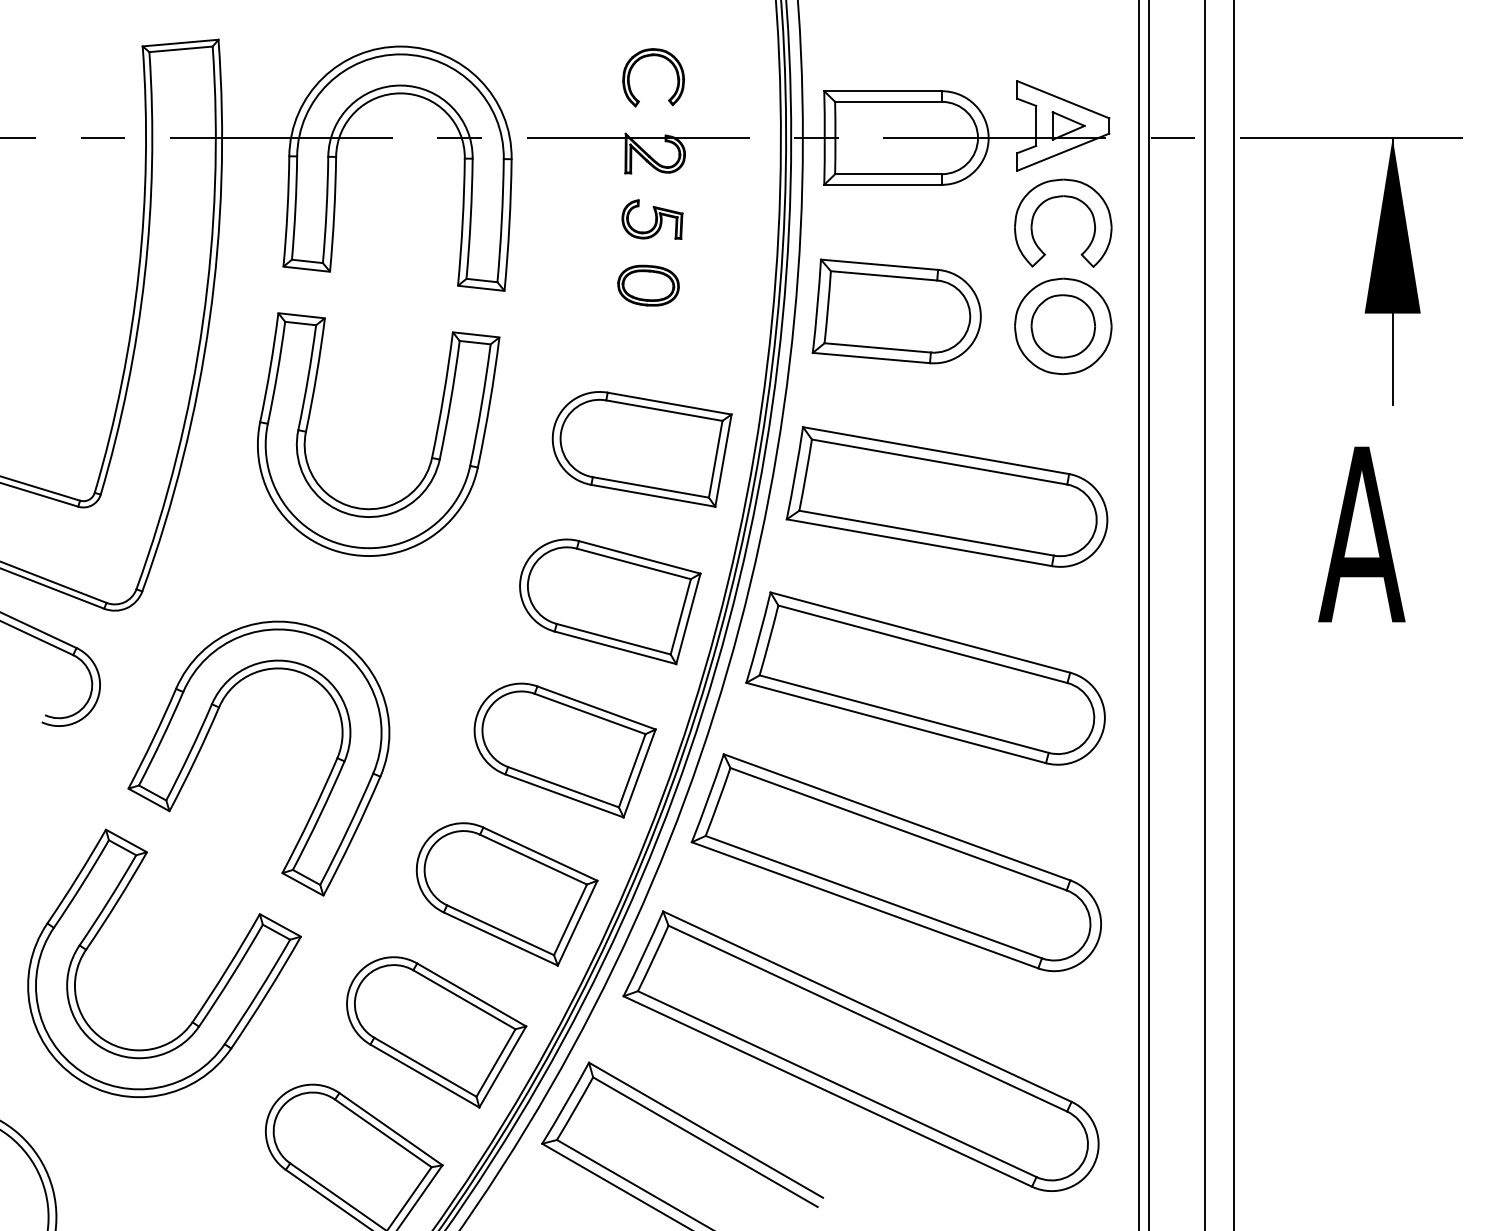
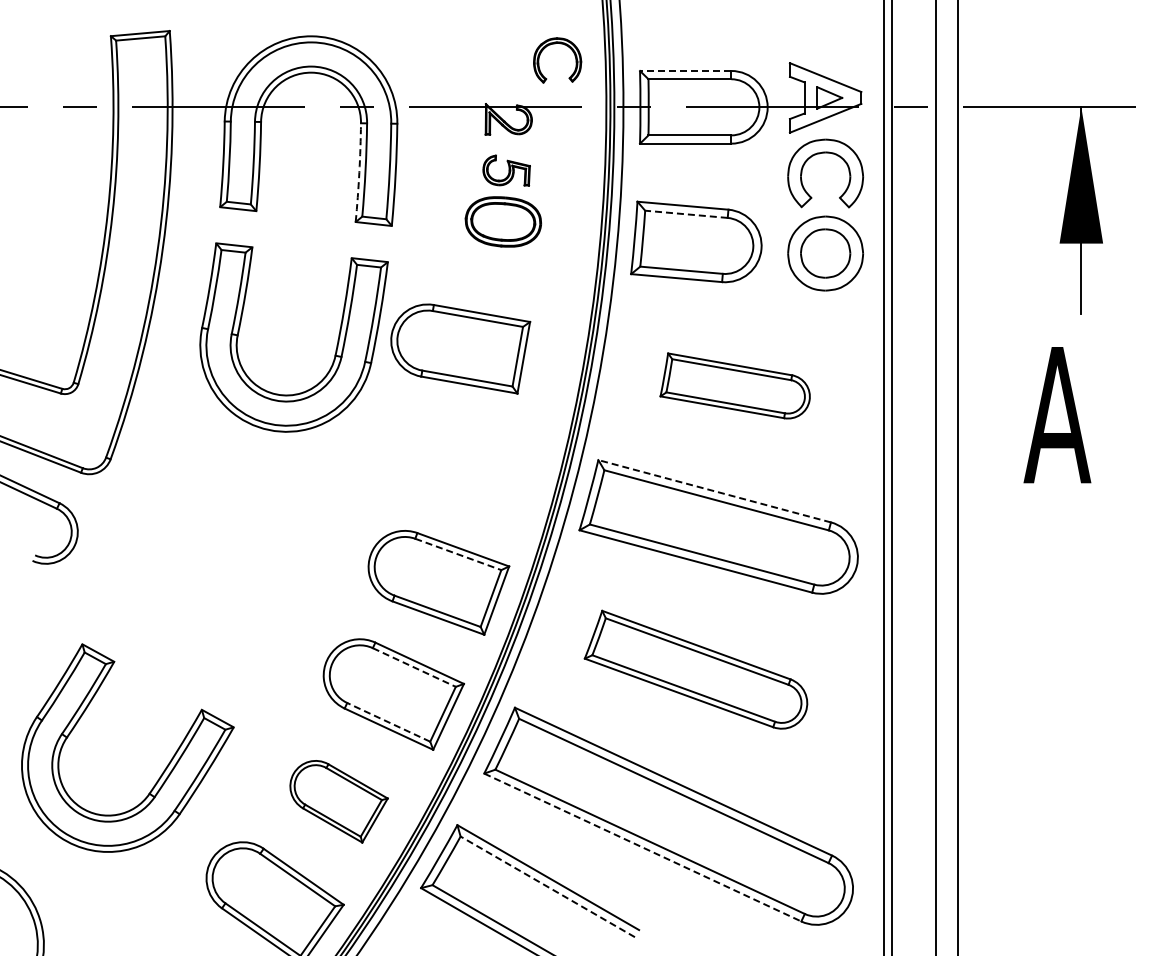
part: (650, 57) -> (555, 44), moved
line: (882, 90) -> (685, 70), solid -> dashed
arc: (462, 221) -> (359, 172), solid -> dashed
line: (882, 276) -> (685, 214), solid -> dashed
part: (648, 285) -> (503, 221), size x1.6
part: (641, 448) -> (460, 348), moved
part: (945, 496) -> (734, 385), size x0.6
part: (611, 601) -> (474, 467), removed
line: (920, 632) -> (714, 491), solid -> dashed
line: (590, 714) -> (458, 554), solid -> dashed
part: (209, 733) -> (162, 569), removed
line: (533, 859) -> (414, 667), solid -> dashed
part: (895, 862) -> (695, 669), size x0.7
line: (500, 930) -> (388, 722), solid -> dashed
part: (435, 1032) -> (338, 801), size x0.7
line: (827, 1091) -> (642, 847), solid -> dashed
line: (705, 1141) -> (547, 886), solid -> dashed

